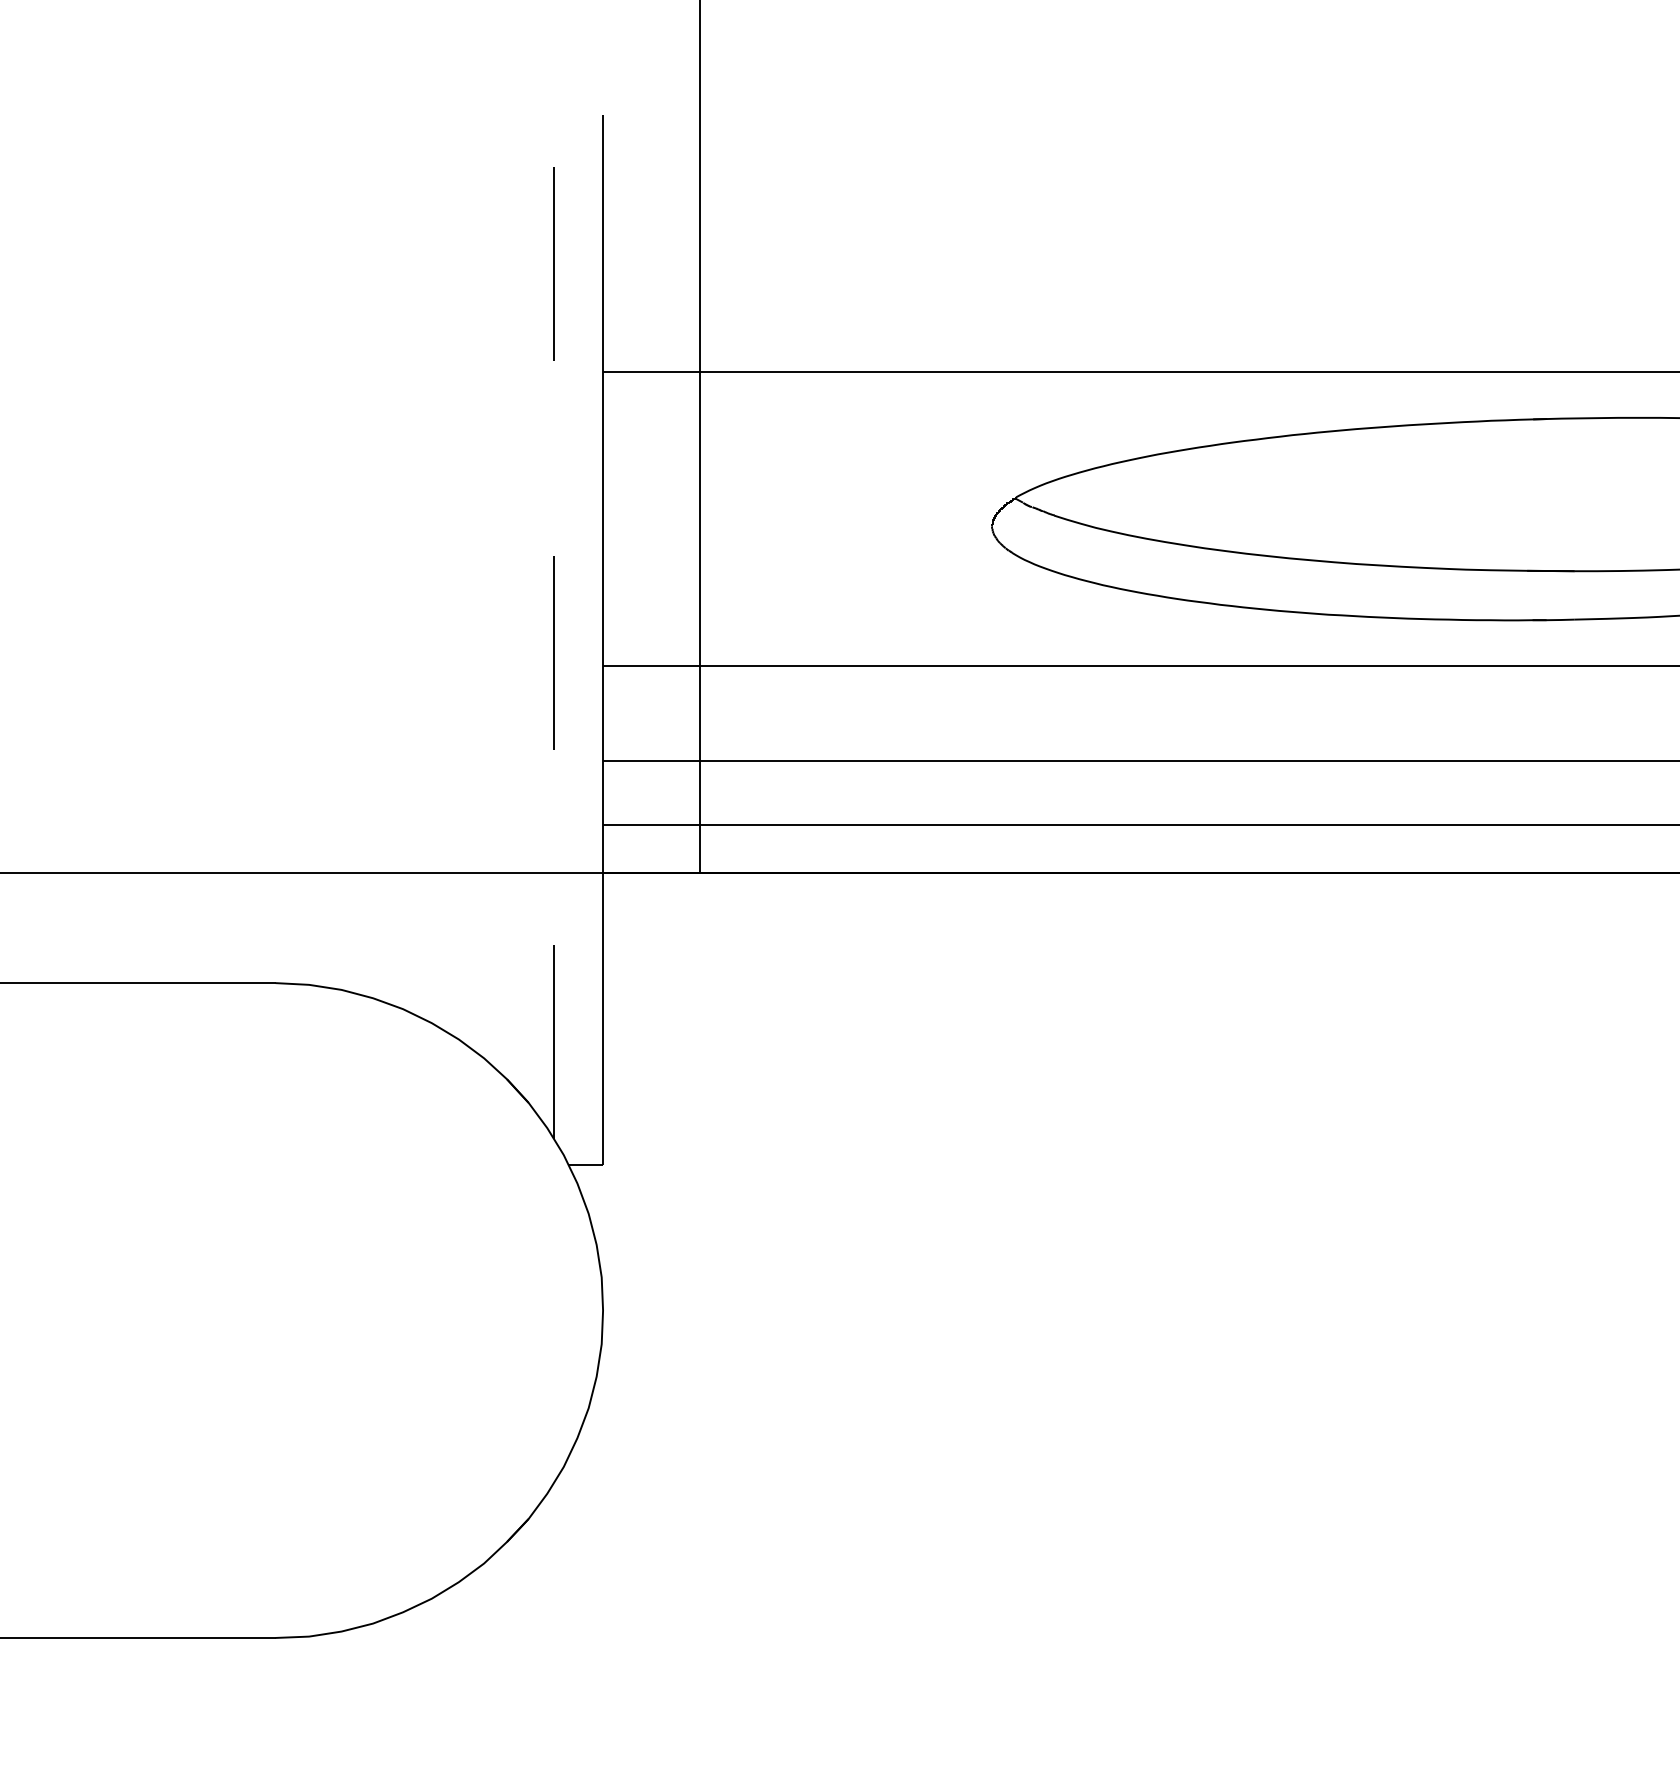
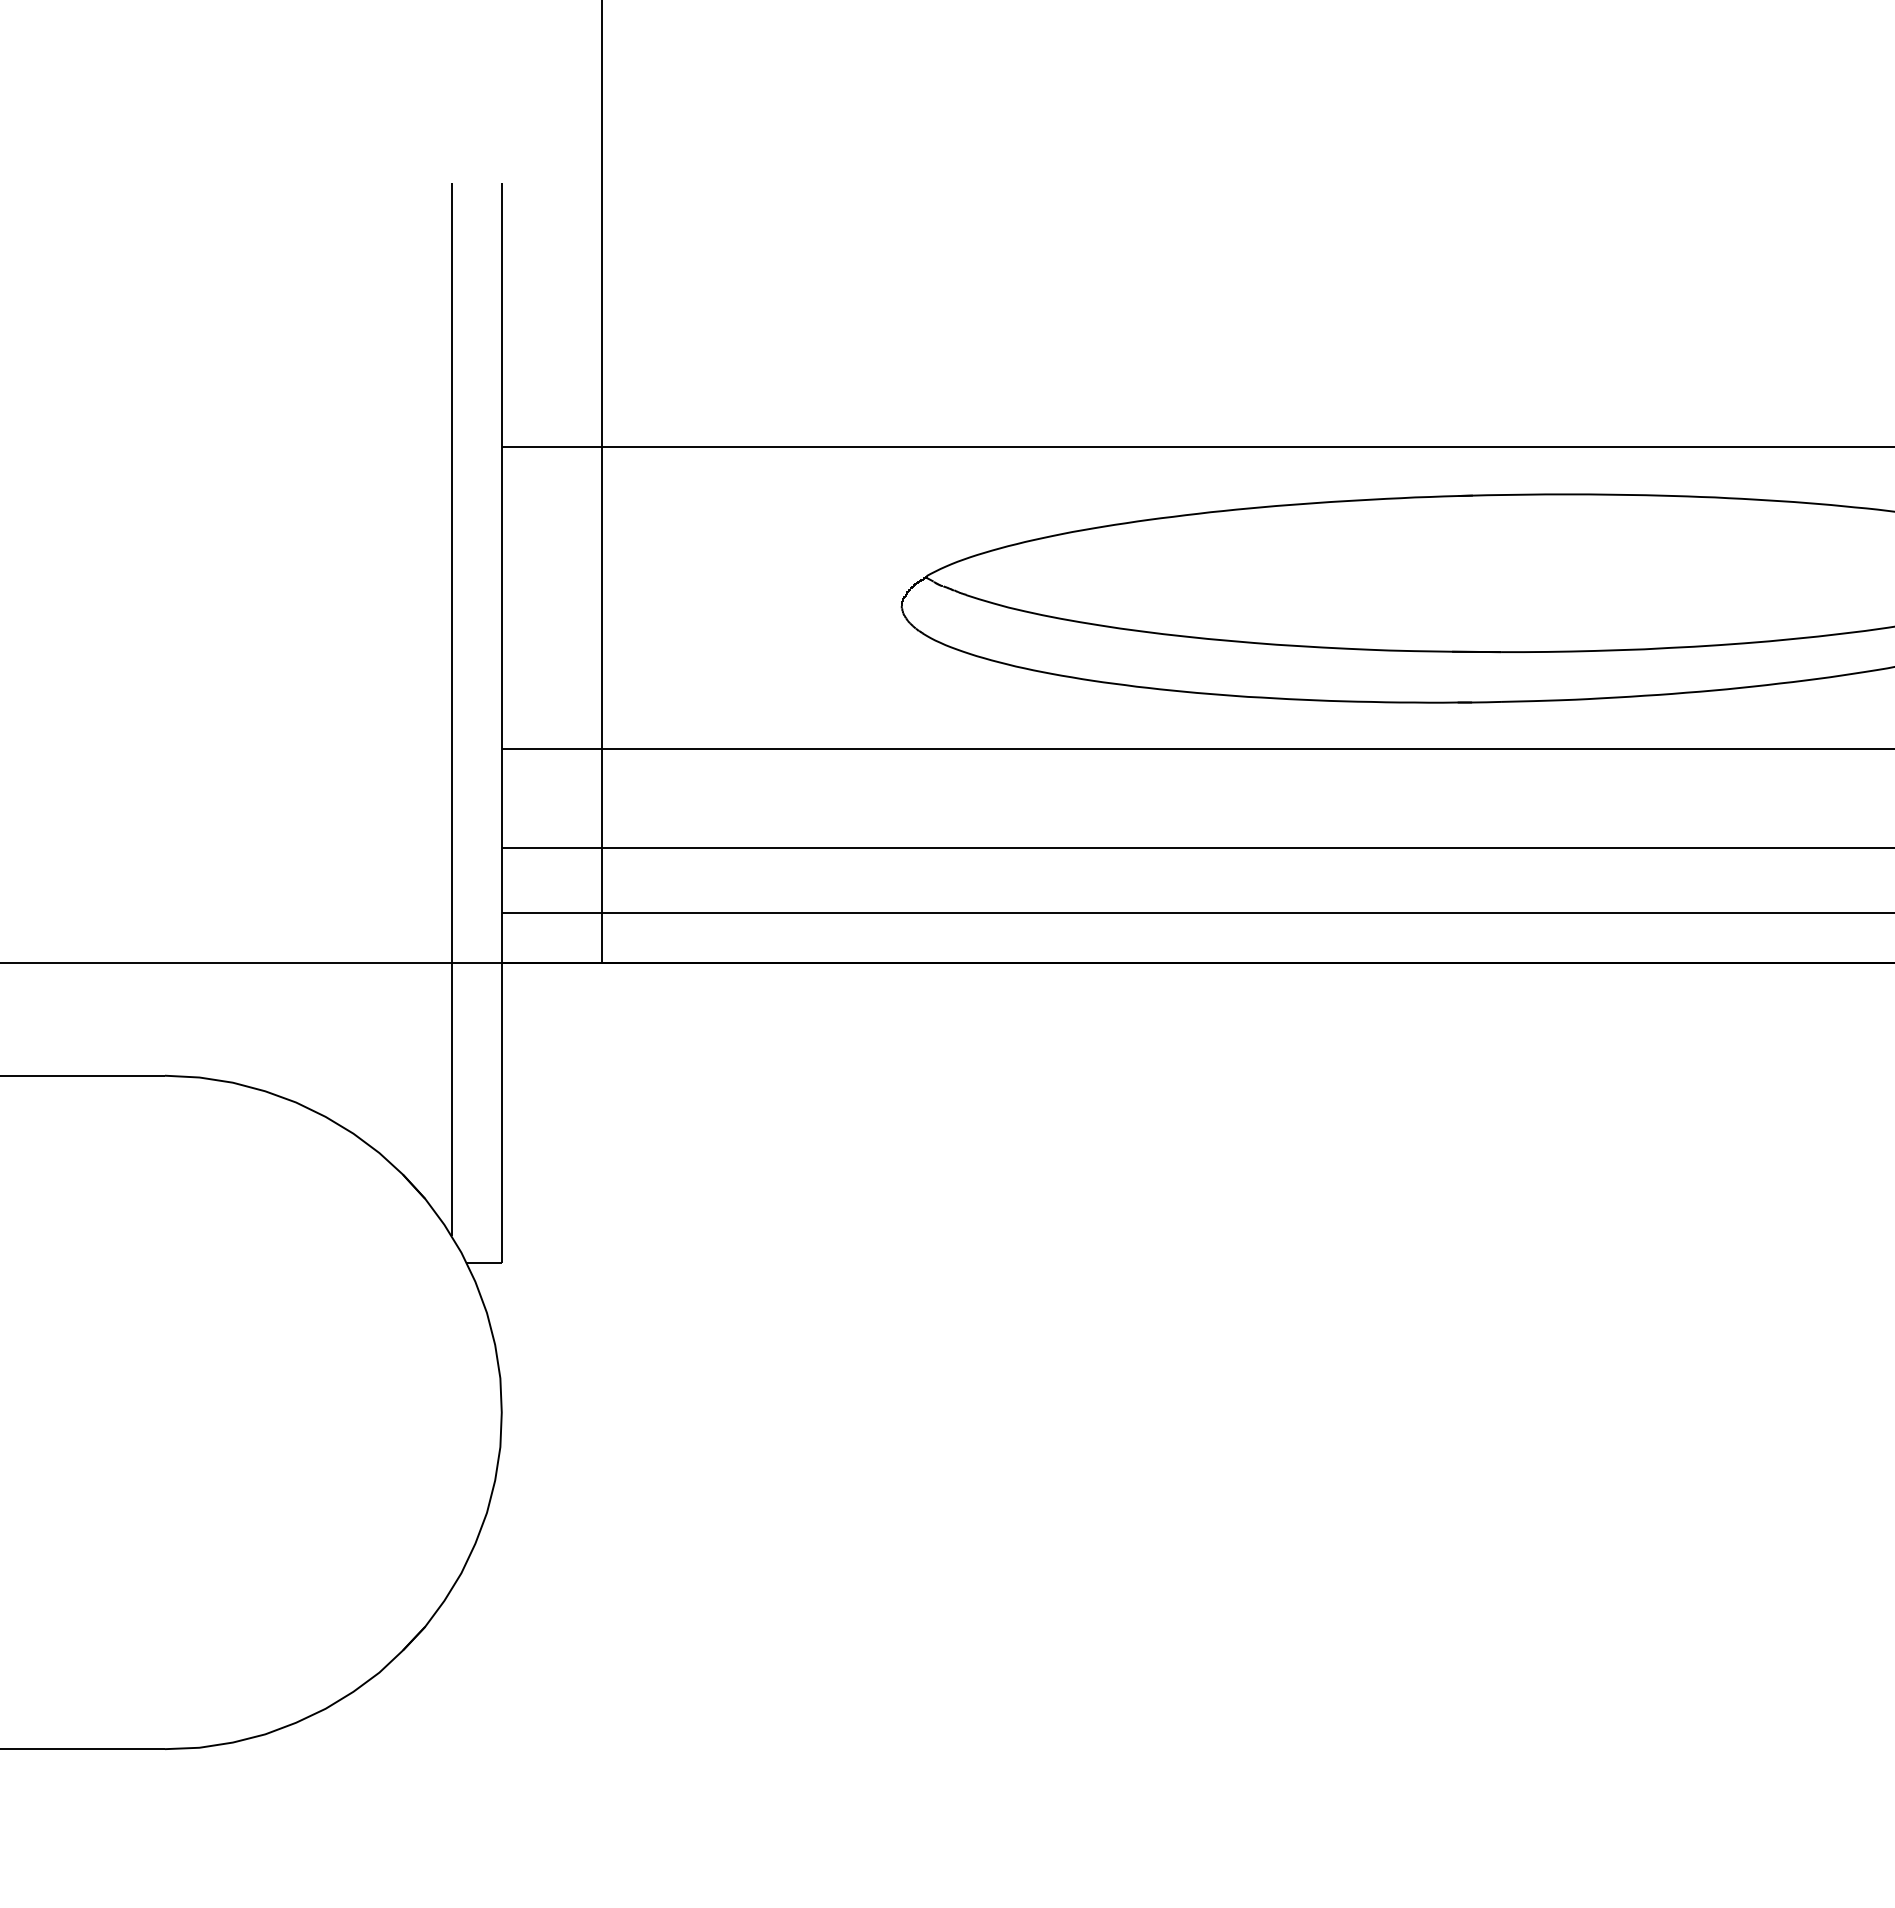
line: (554, 626) -> (451, 709), dashed -> solid

